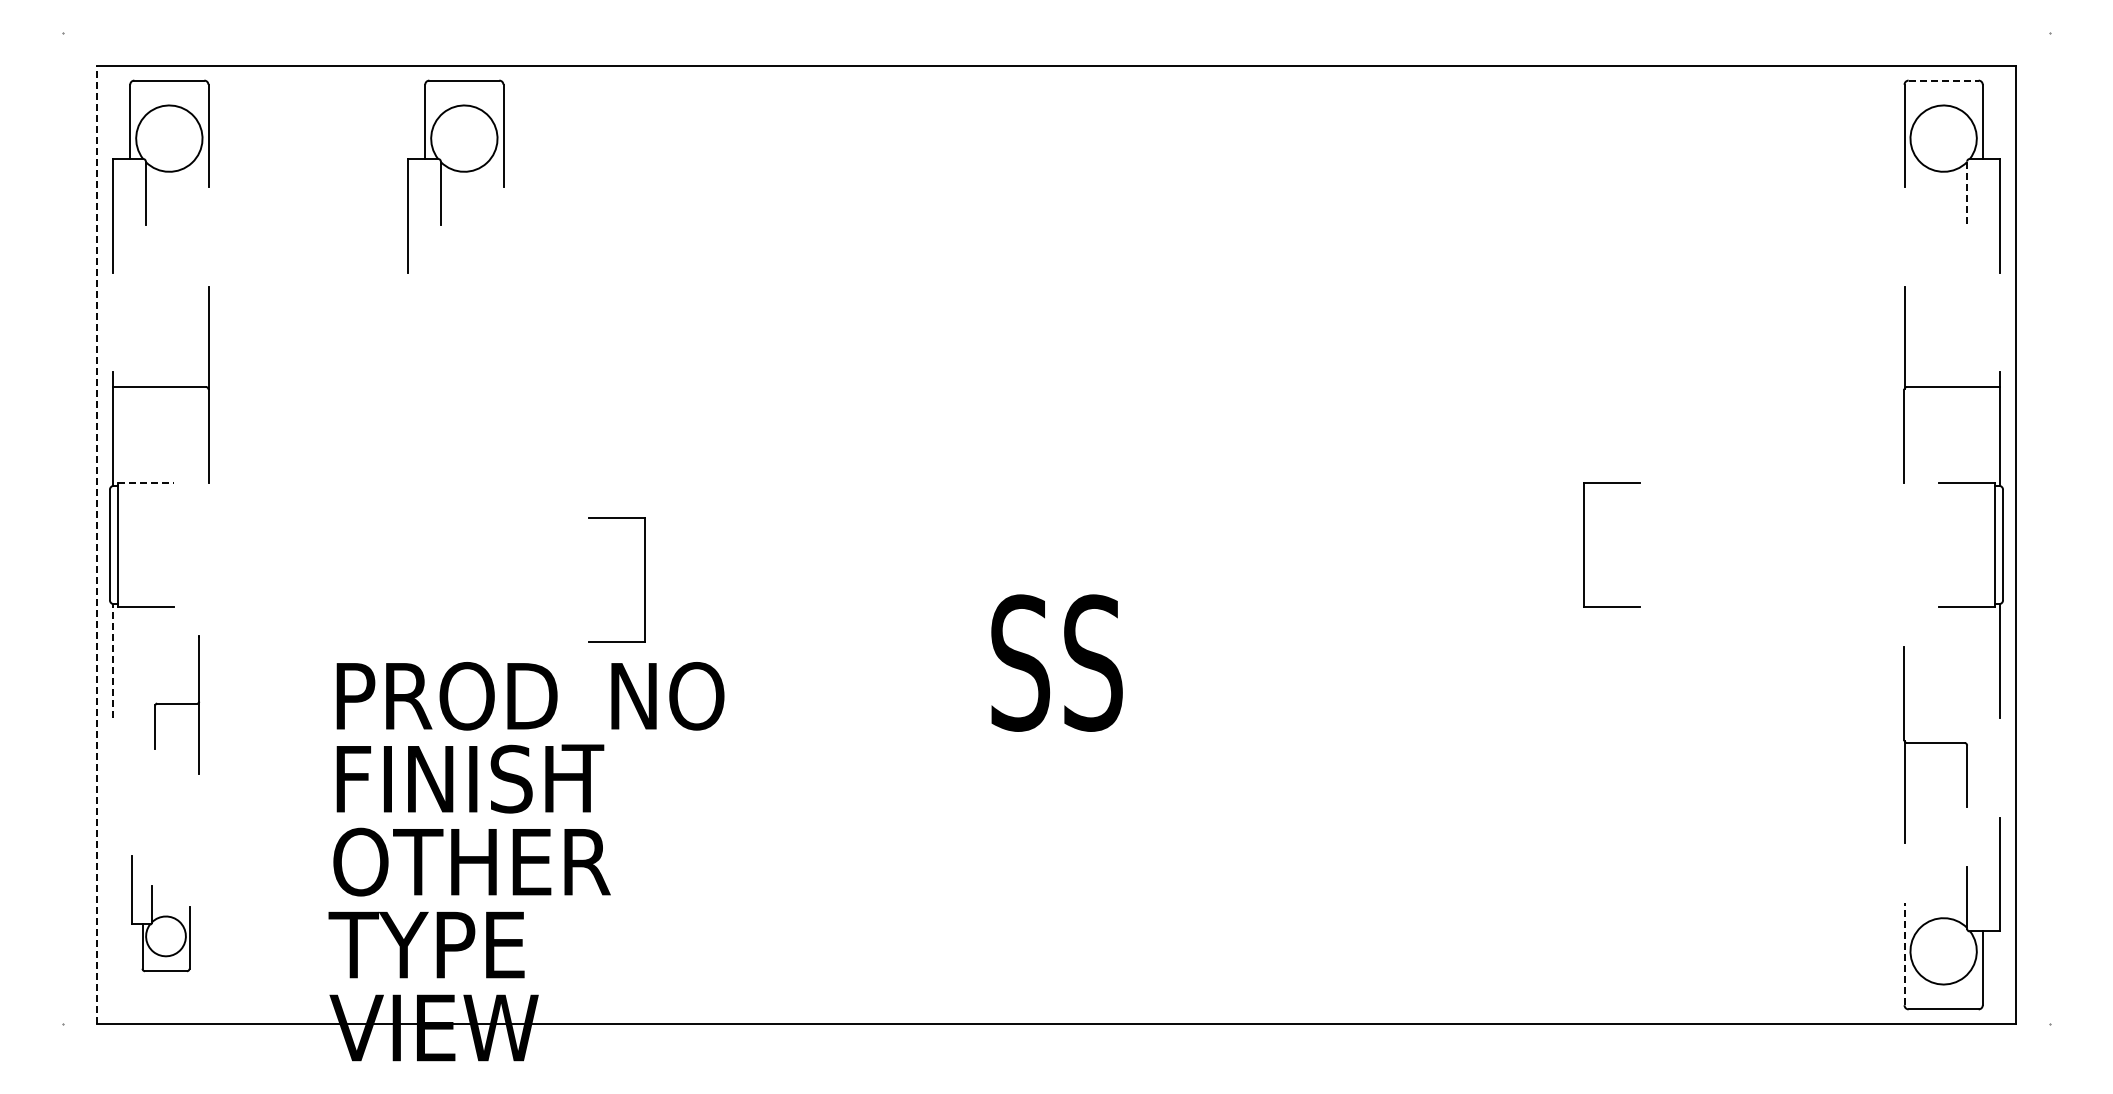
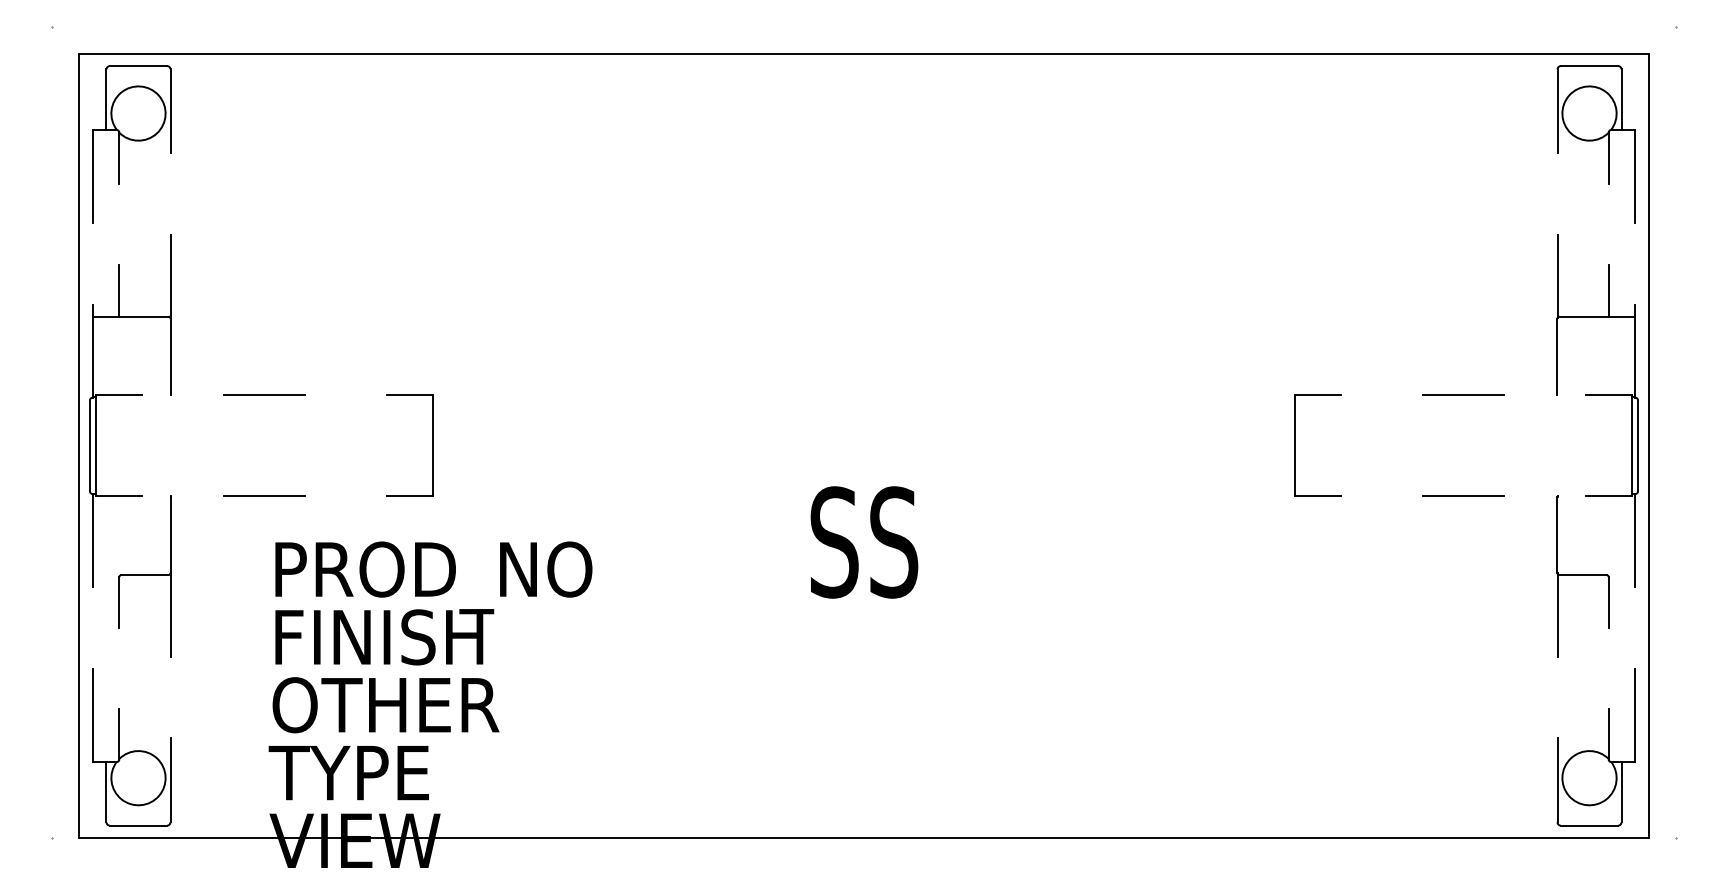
line: (1943, 80) -> (1589, 65), dashed -> solid
part: (455, 176) -> (372, 144), removed
line: (1967, 193) -> (1609, 158), dashed -> solid
line: (145, 355) -> (118, 290), added
line: (1967, 355) -> (1609, 290), added
line: (146, 483) -> (119, 395), dashed -> solid
line: (323, 483) -> (264, 395), added
line: (1789, 483) -> (1463, 395), added
line: (96, 545) -> (78, 446), dashed -> solid
part: (644, 579) -> (432, 445), moved
line: (323, 606) -> (264, 496), added
line: (1789, 606) -> (1463, 496), added
line: (113, 661) -> (92, 541), dashed -> solid
part: (177, 704) -> (145, 576), size x1.43
part: (1935, 744) -> (1582, 576), moved
part: (160, 913) -> (131, 747), size x1.67
line: (1904, 953) -> (1557, 779), dashed -> solid

